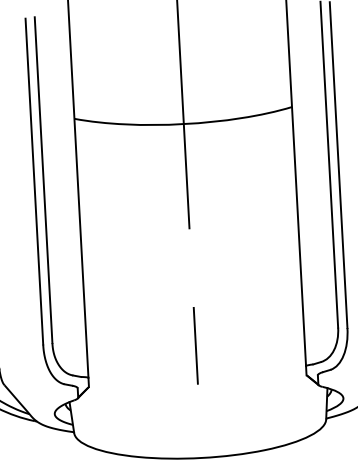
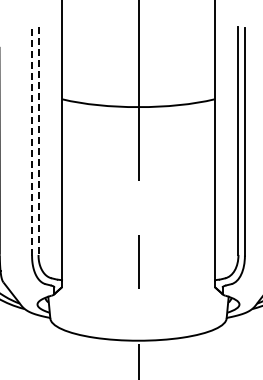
line: (43, 179) -> (38, 140), solid -> dashed
line: (34, 181) -> (32, 141), solid -> dashed

